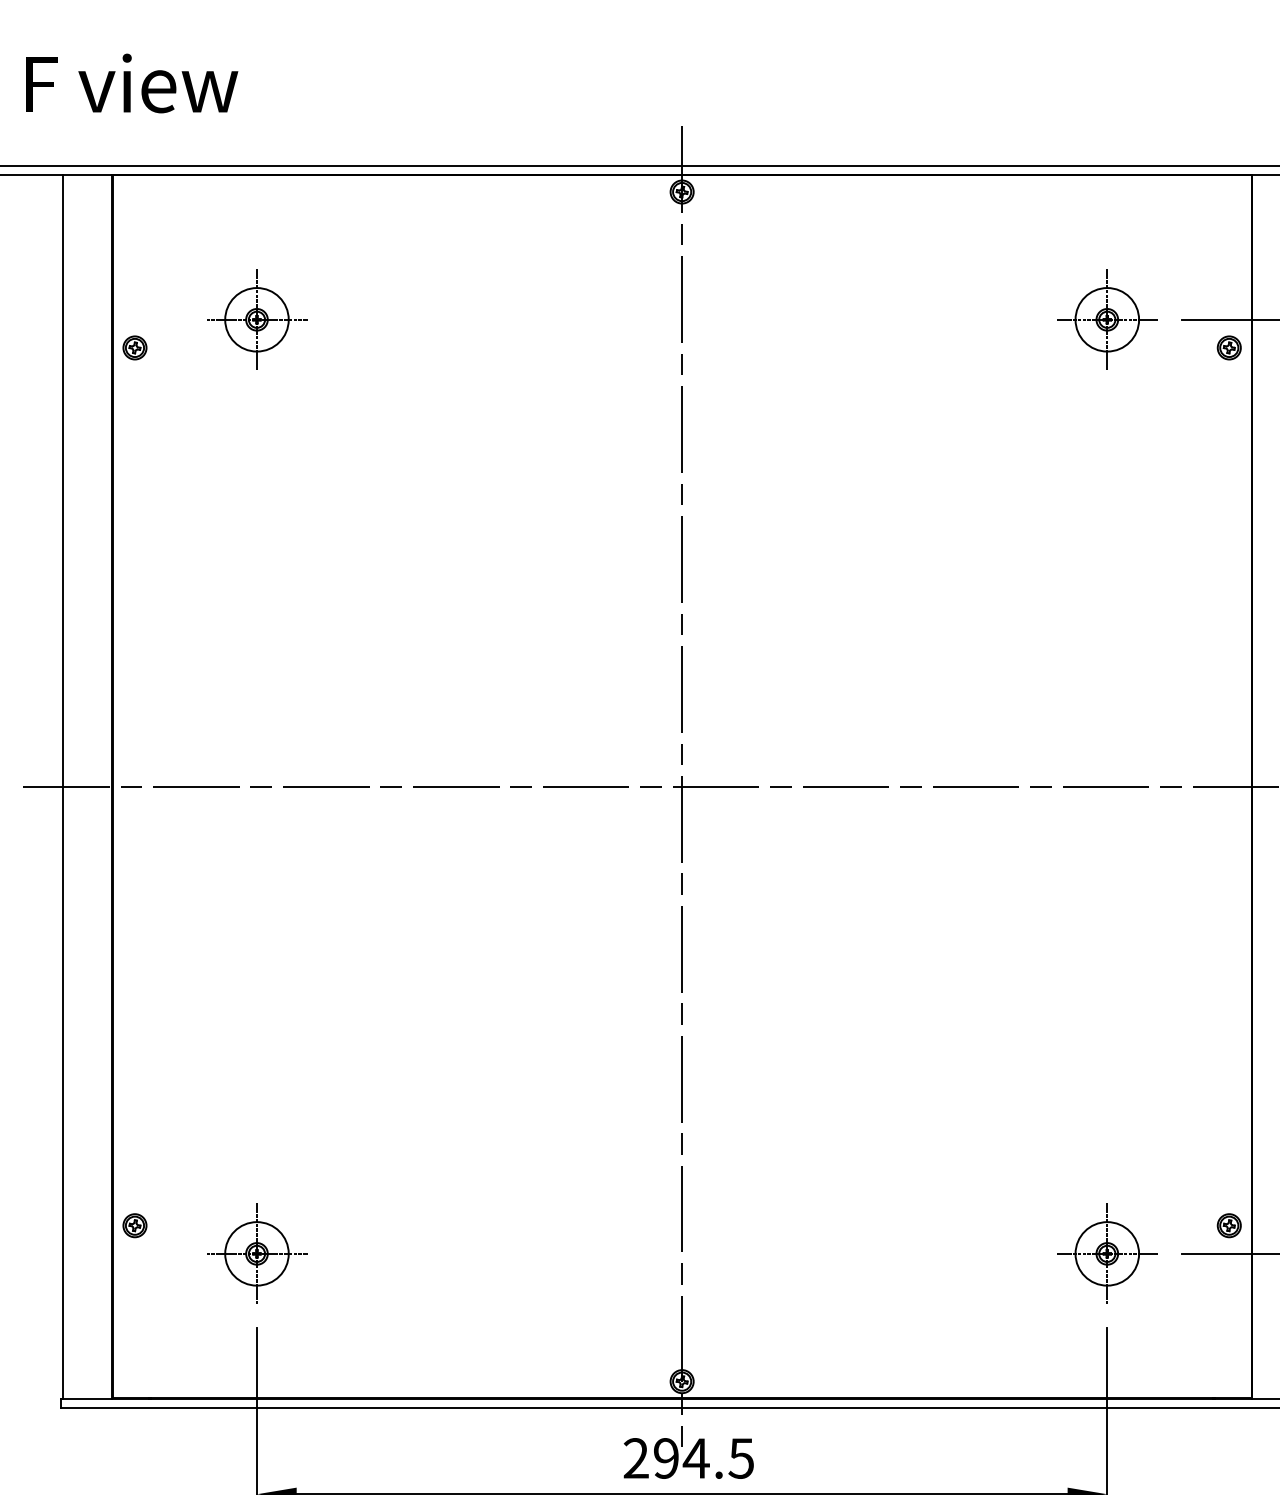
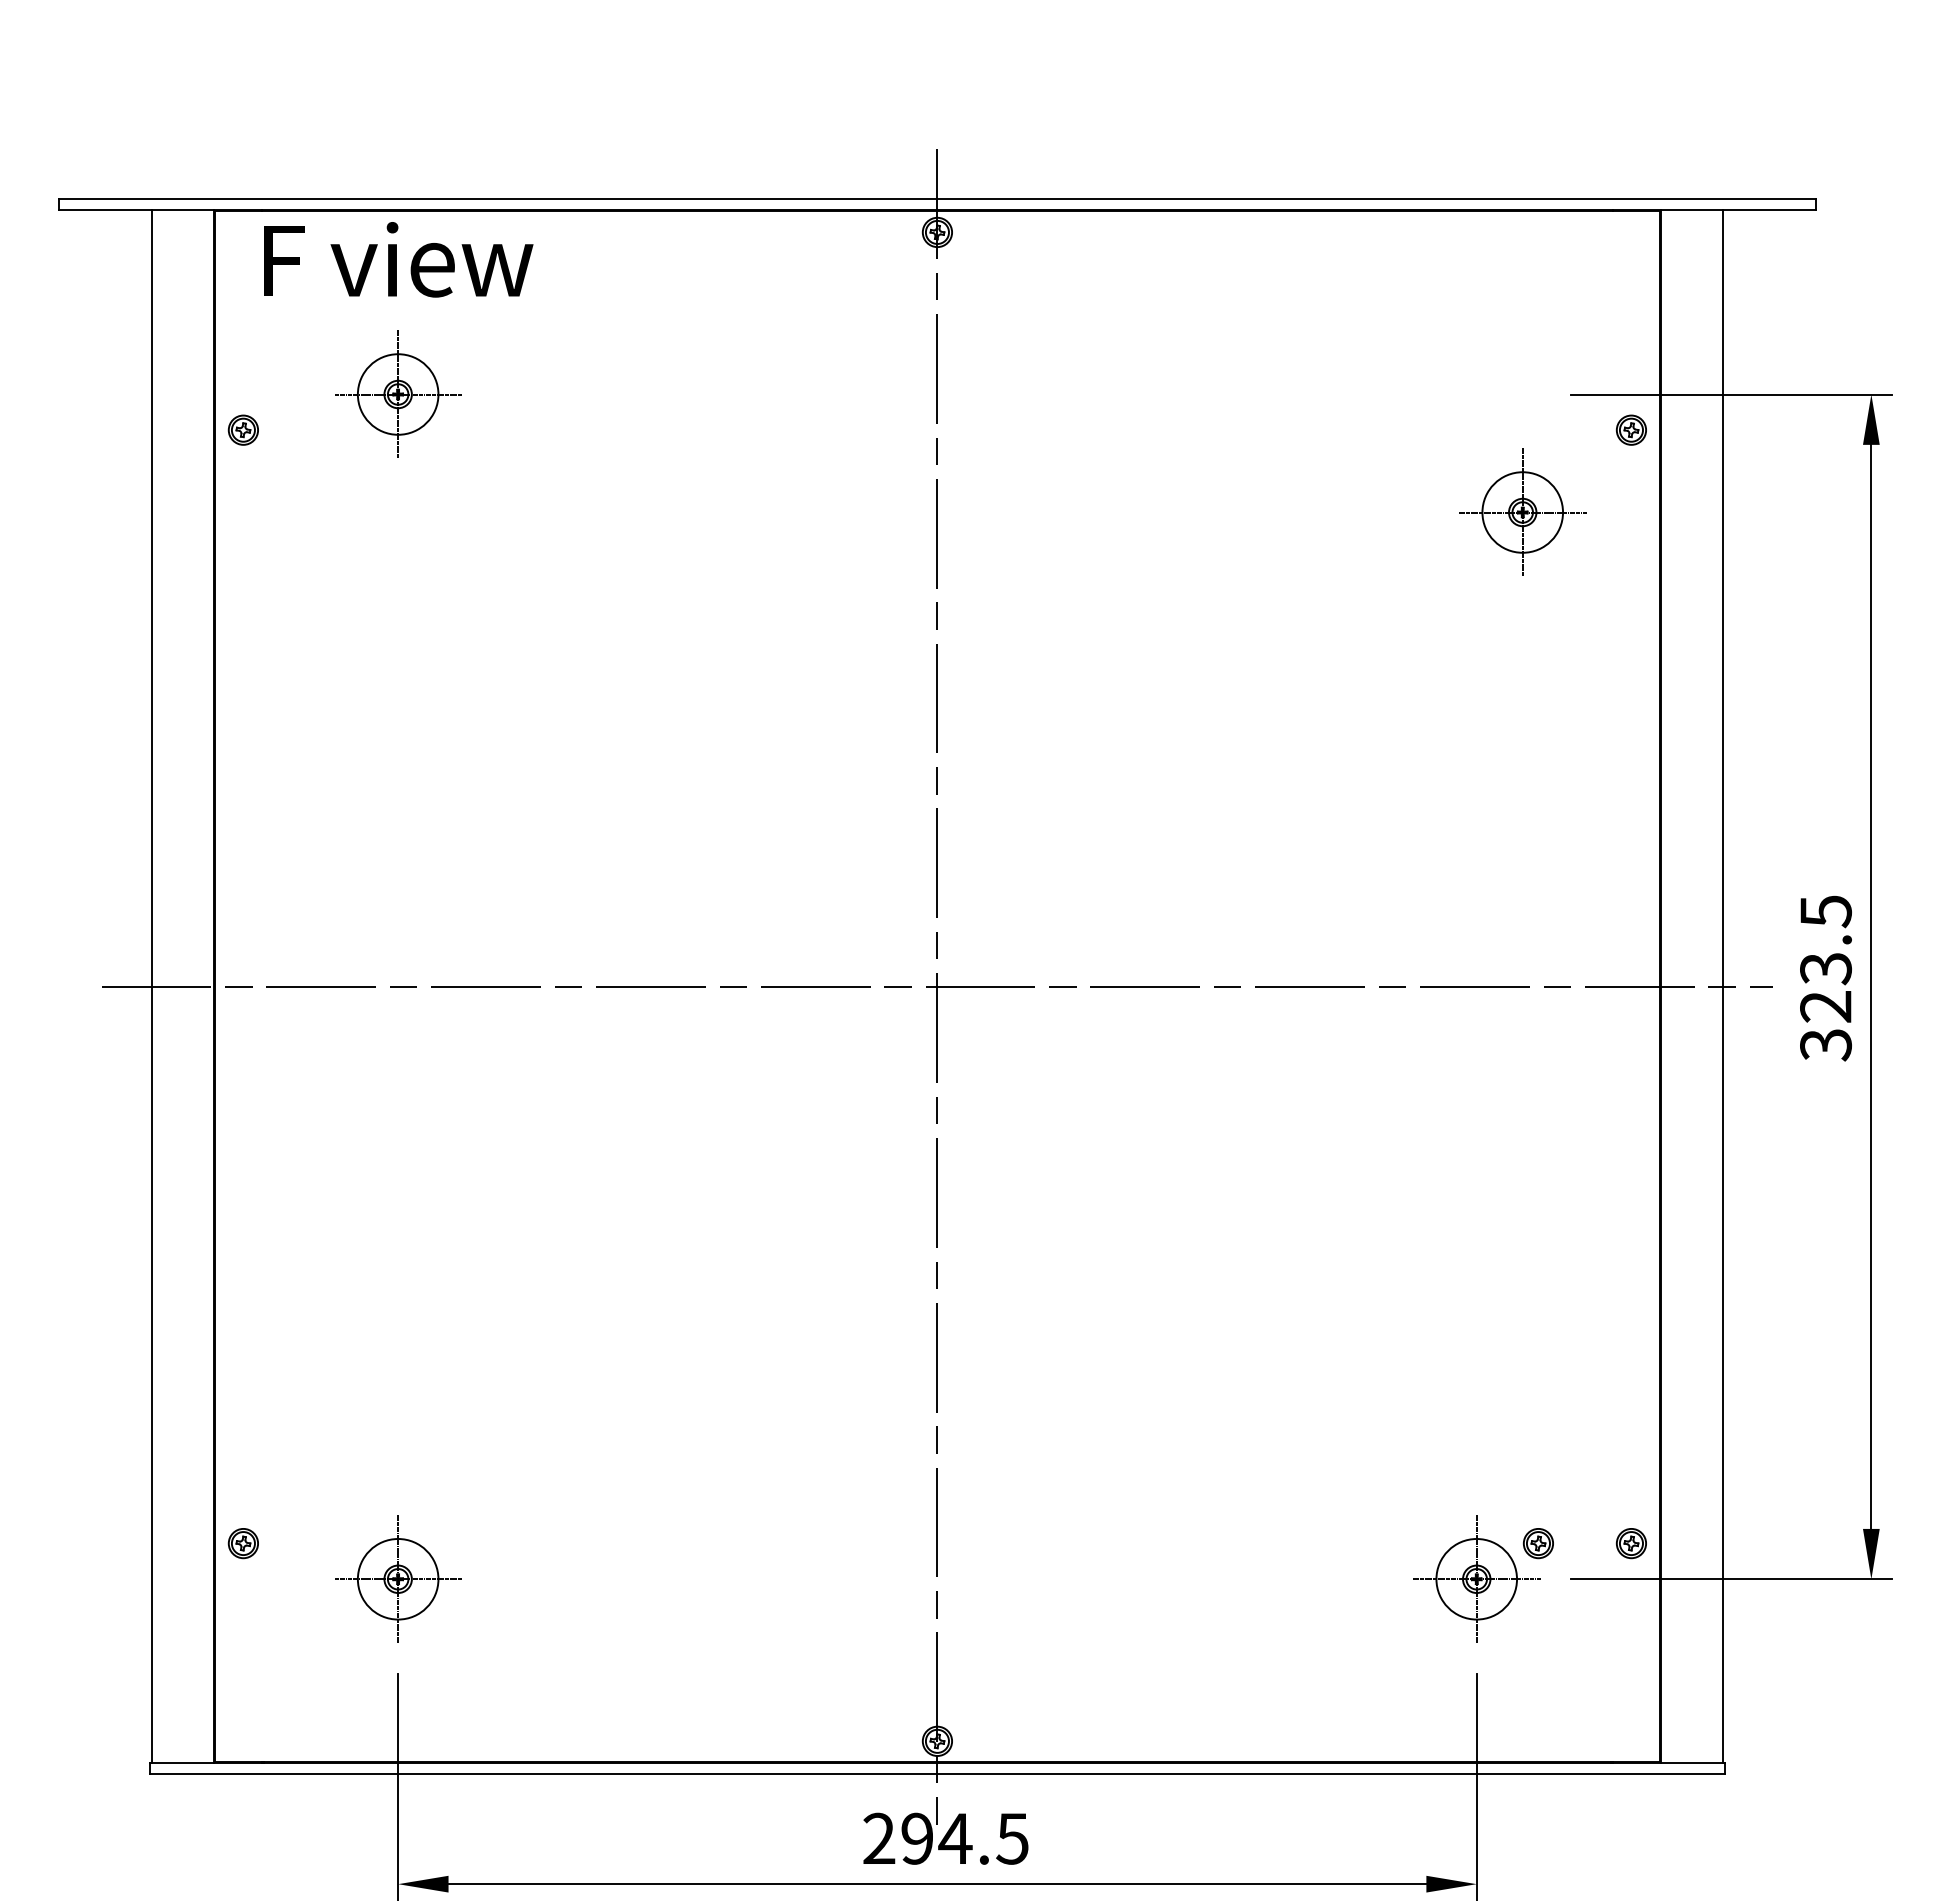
text: (131, 83) -> (398, 259), moved
part: (1107, 319) -> (1522, 511), moved
part: (1156, 1225) -> (1538, 1543), added

